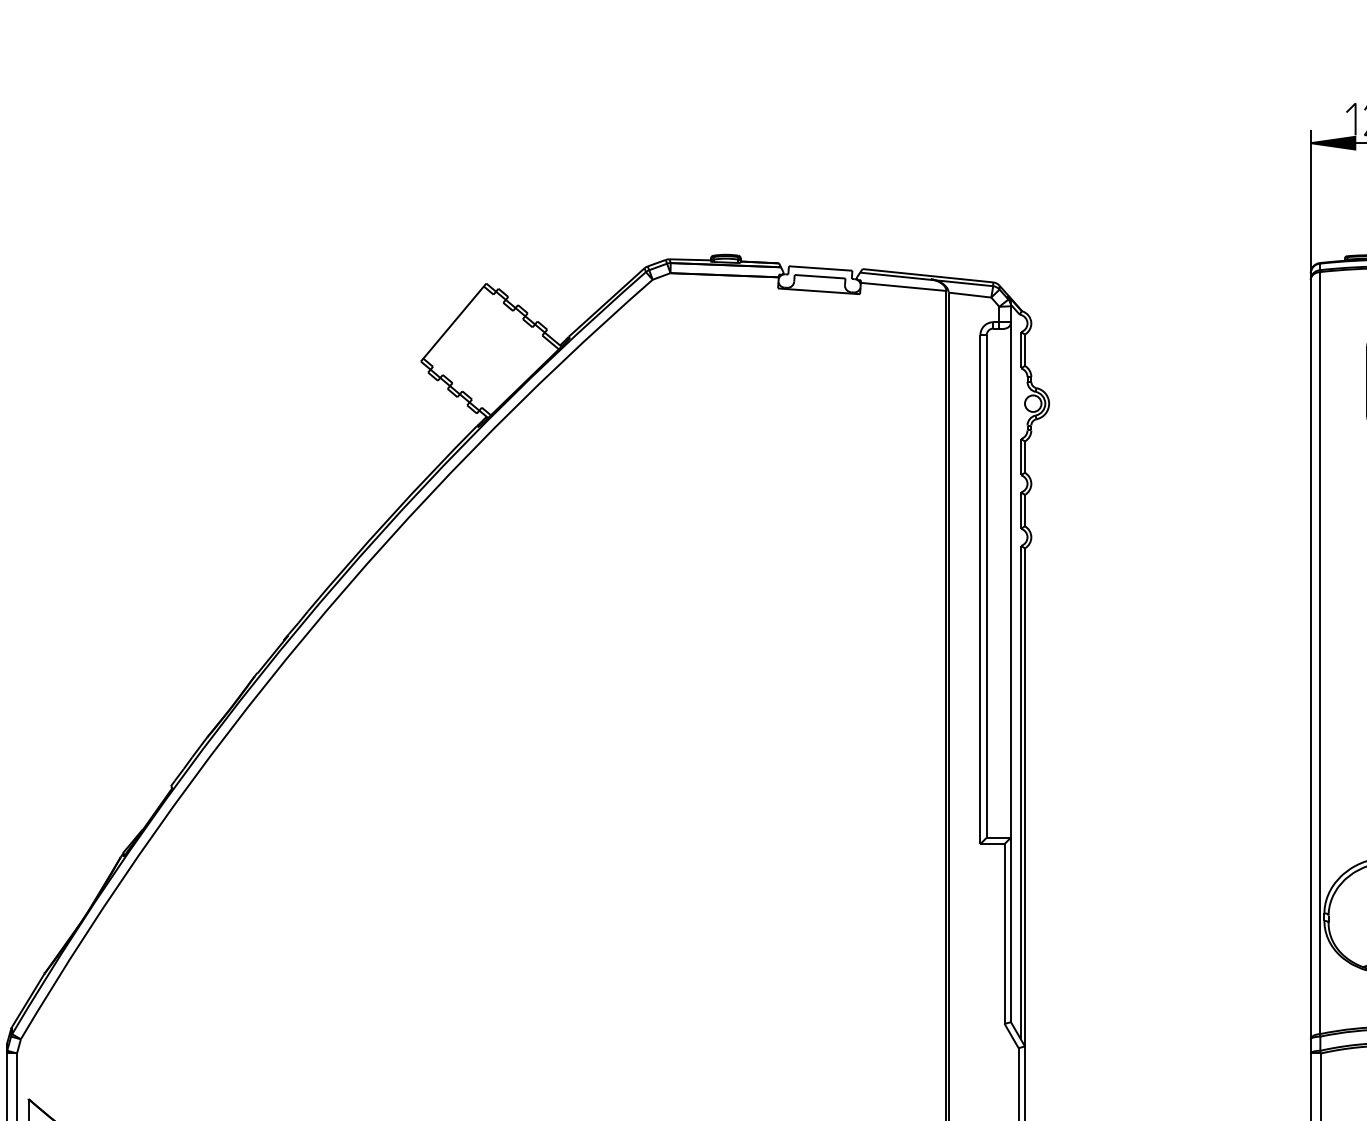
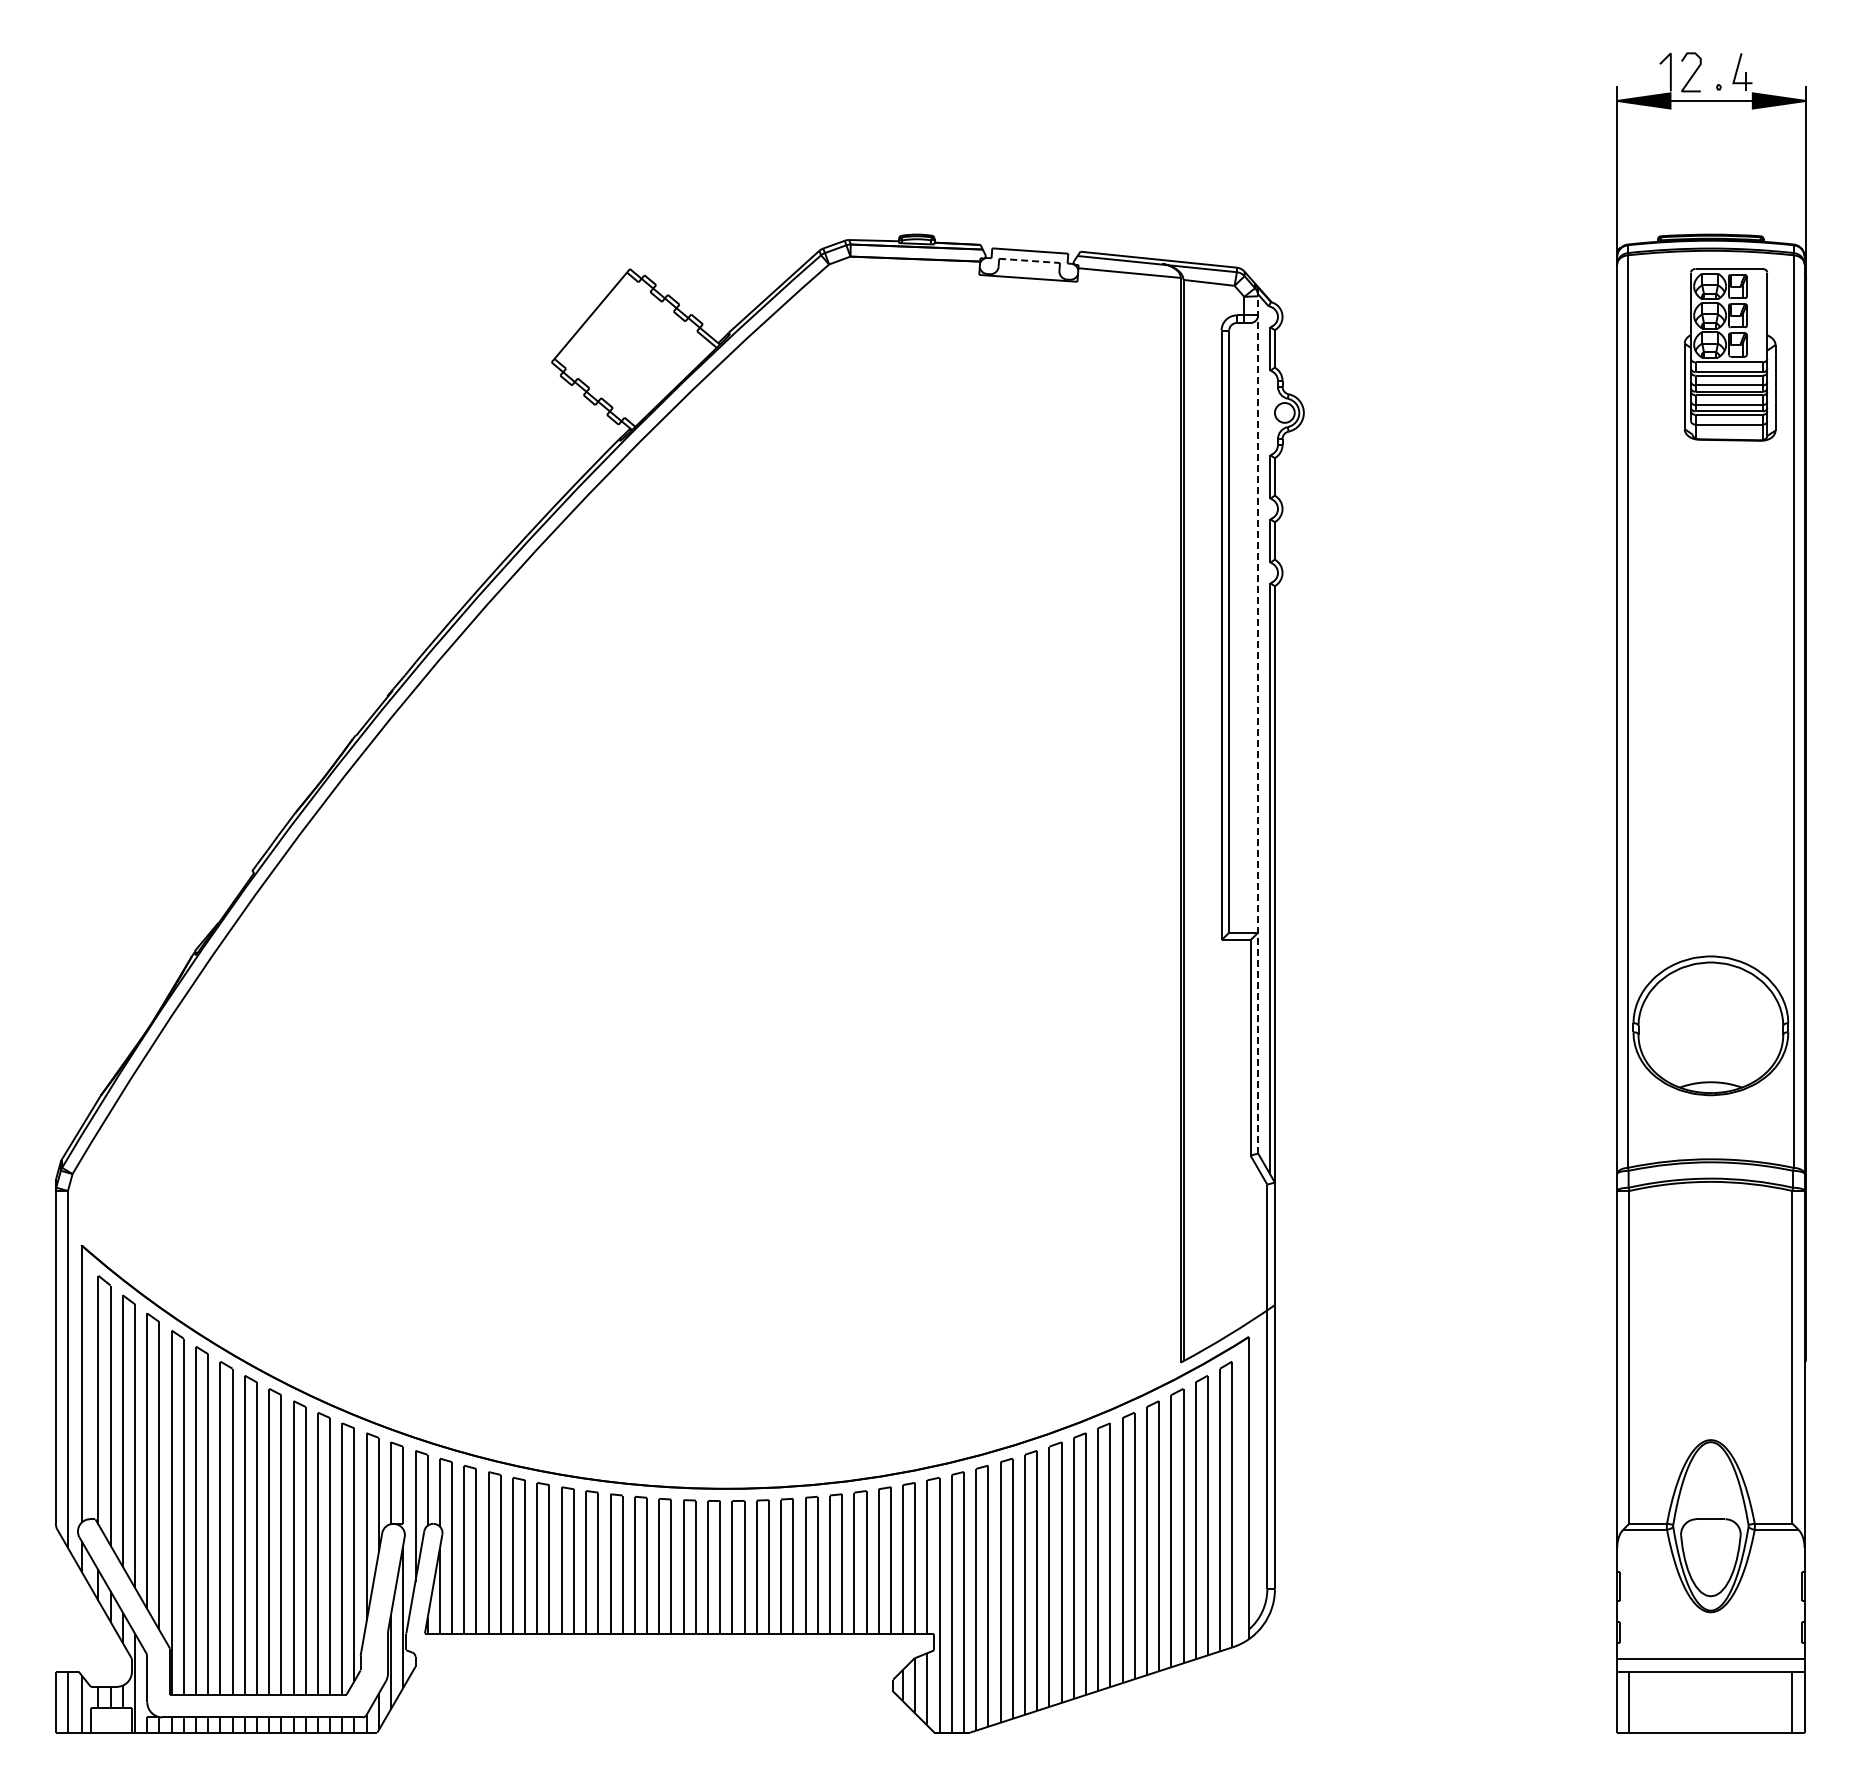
line: (820, 276) -> (1030, 260), solid -> dashed
line: (1011, 662) -> (1258, 722), solid -> dashed

